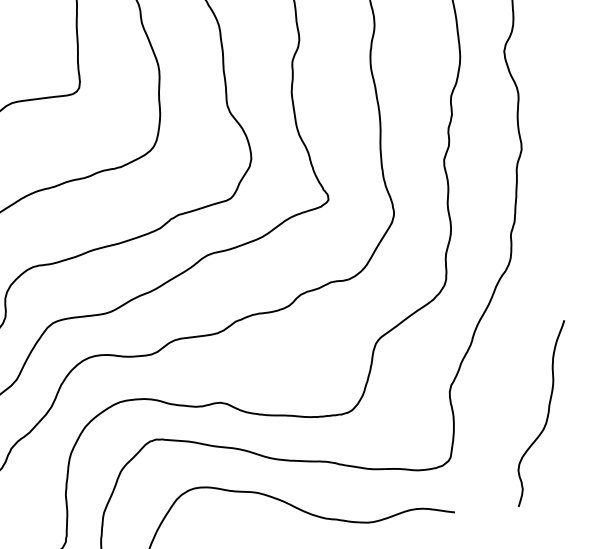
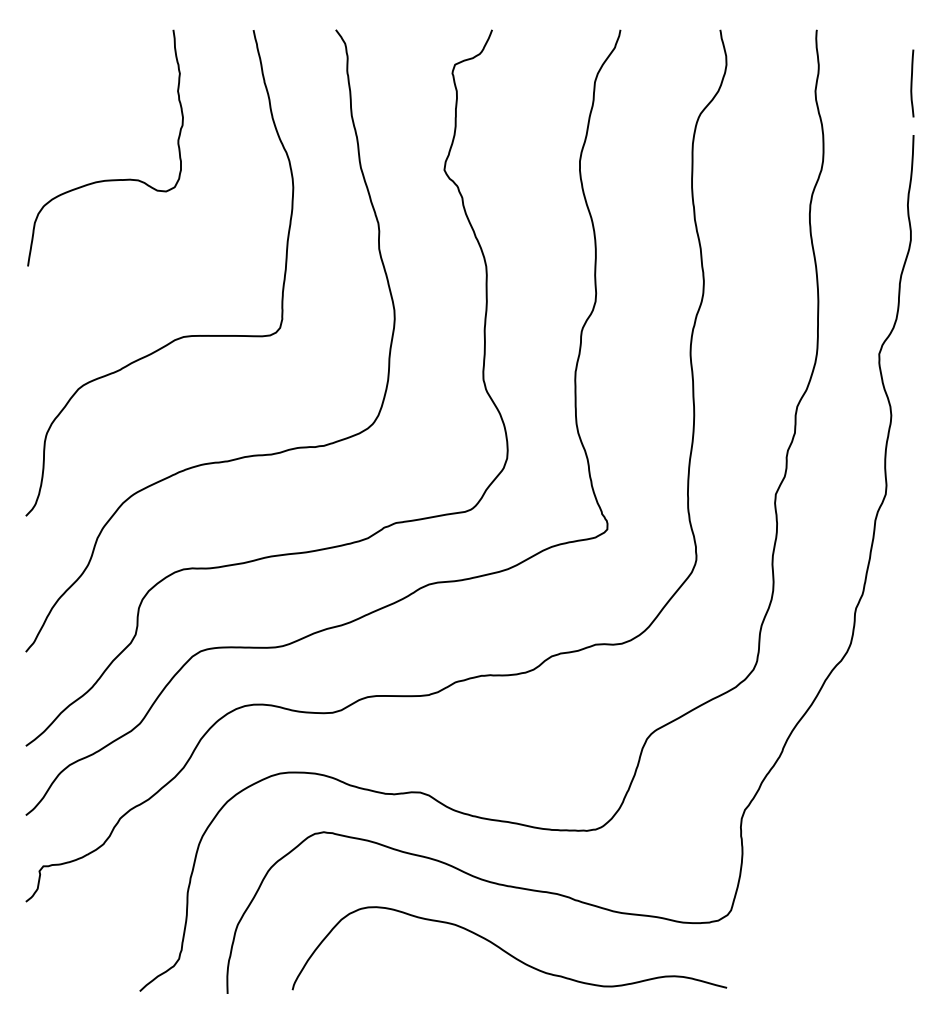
curve: (547, 414) -> (873, 868), removed

